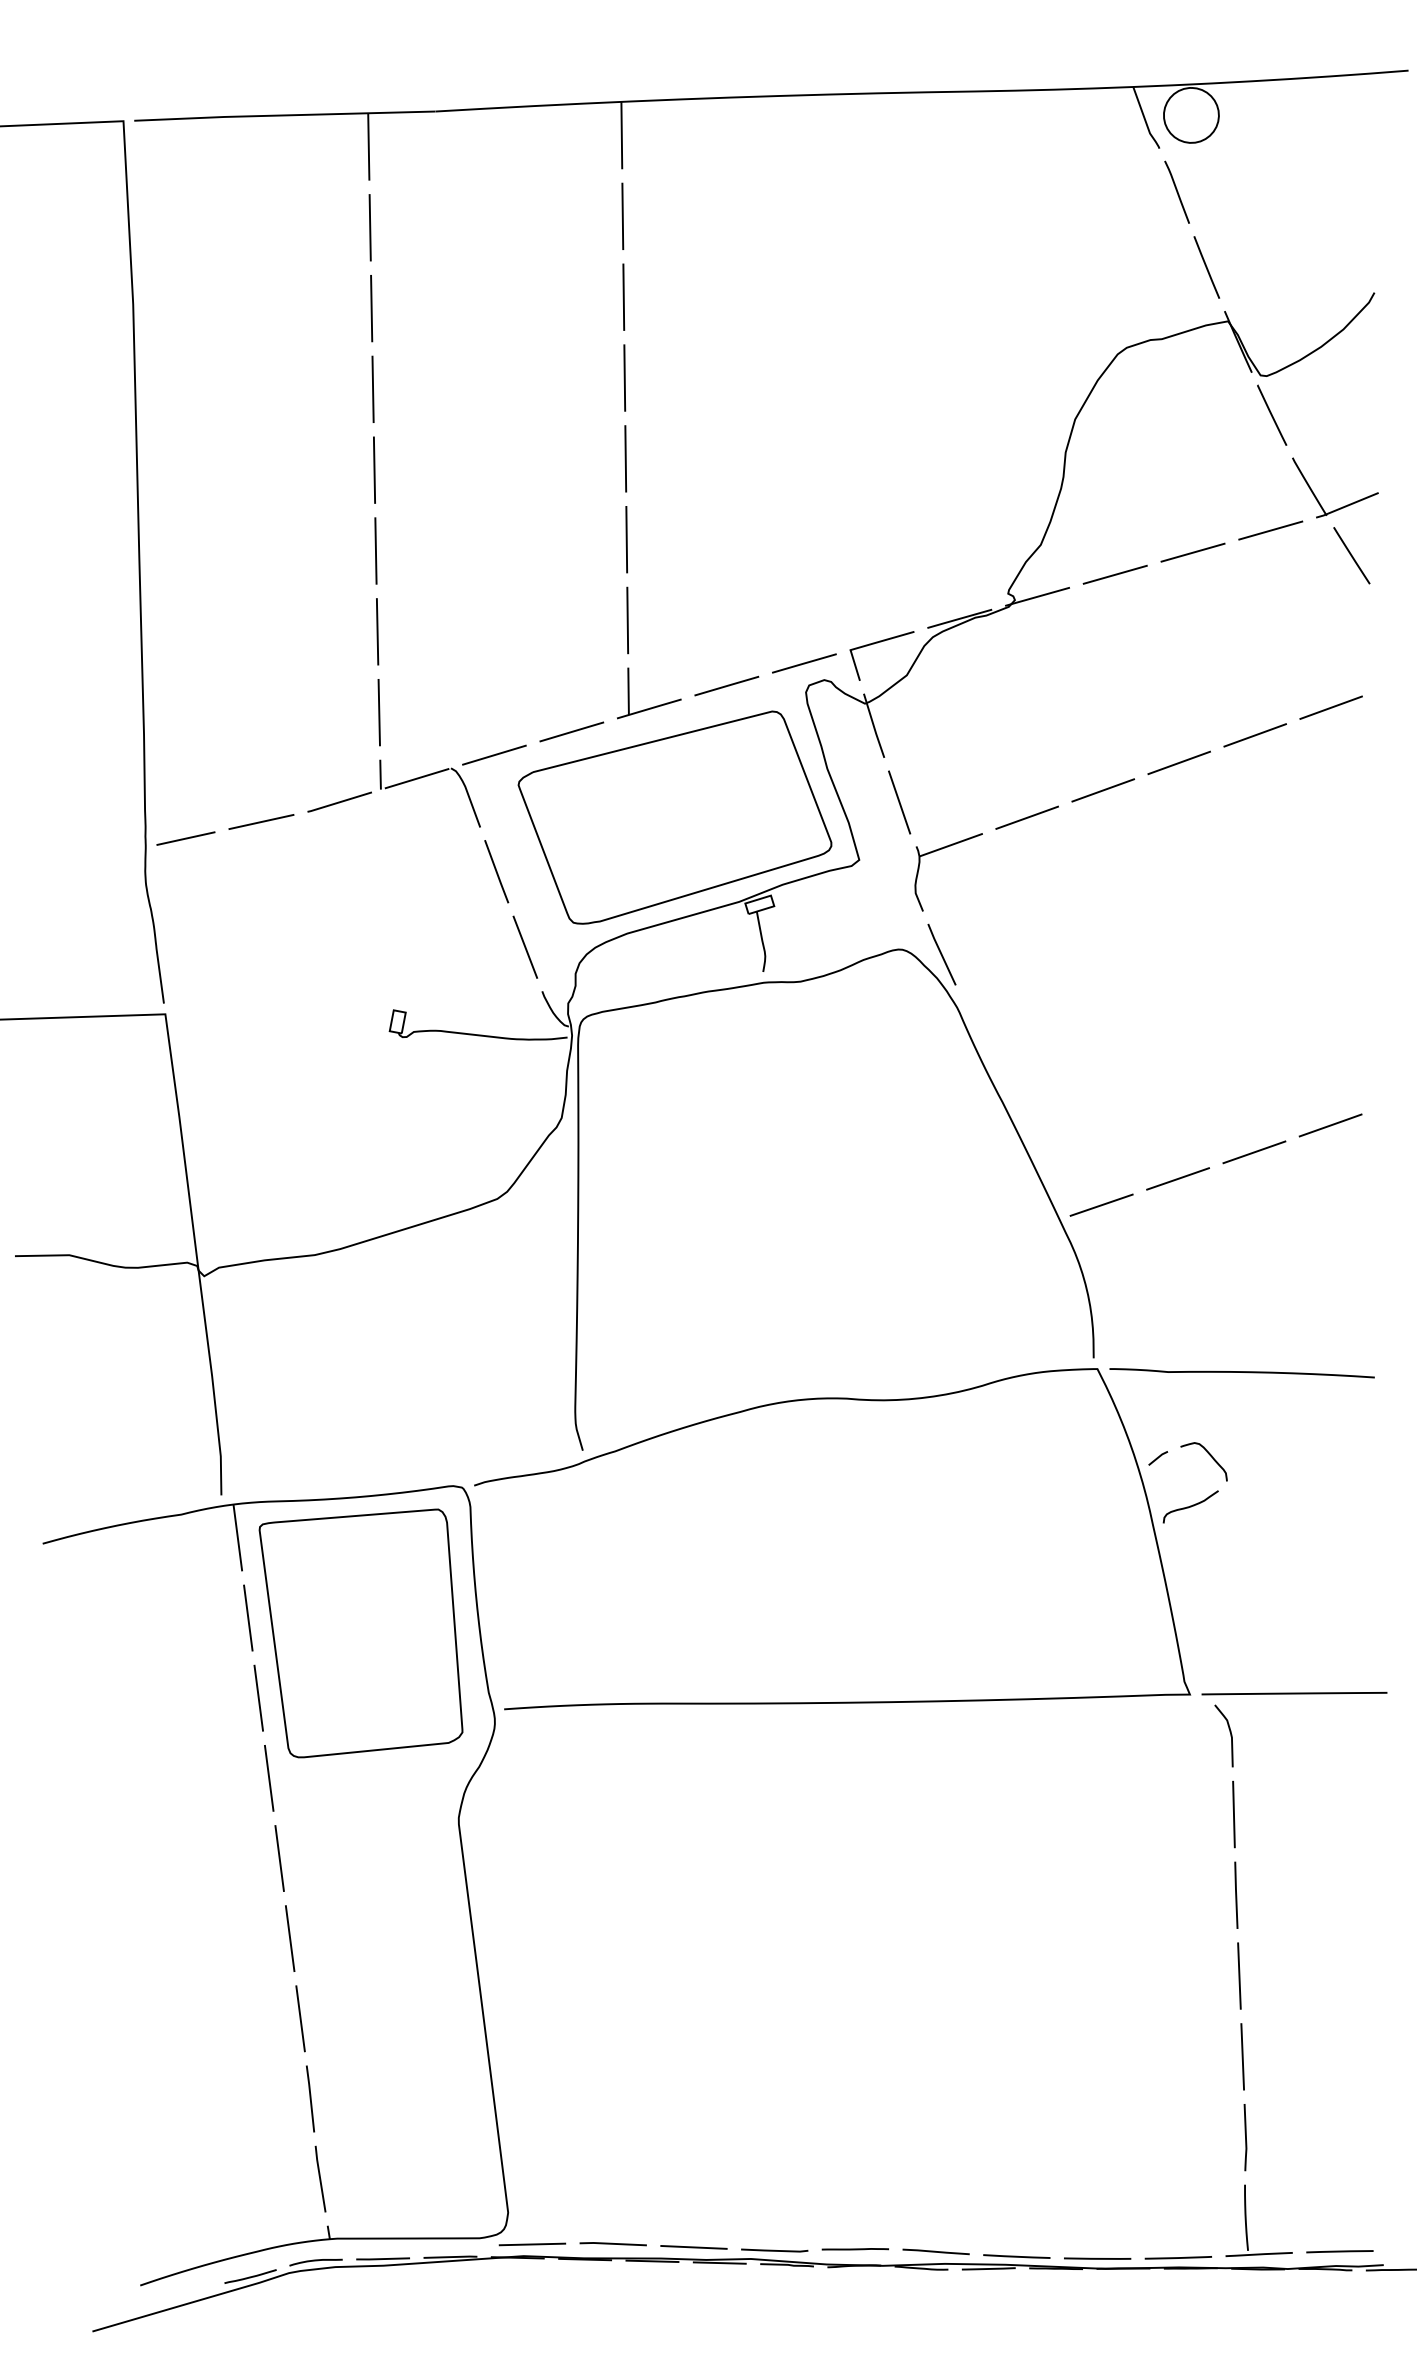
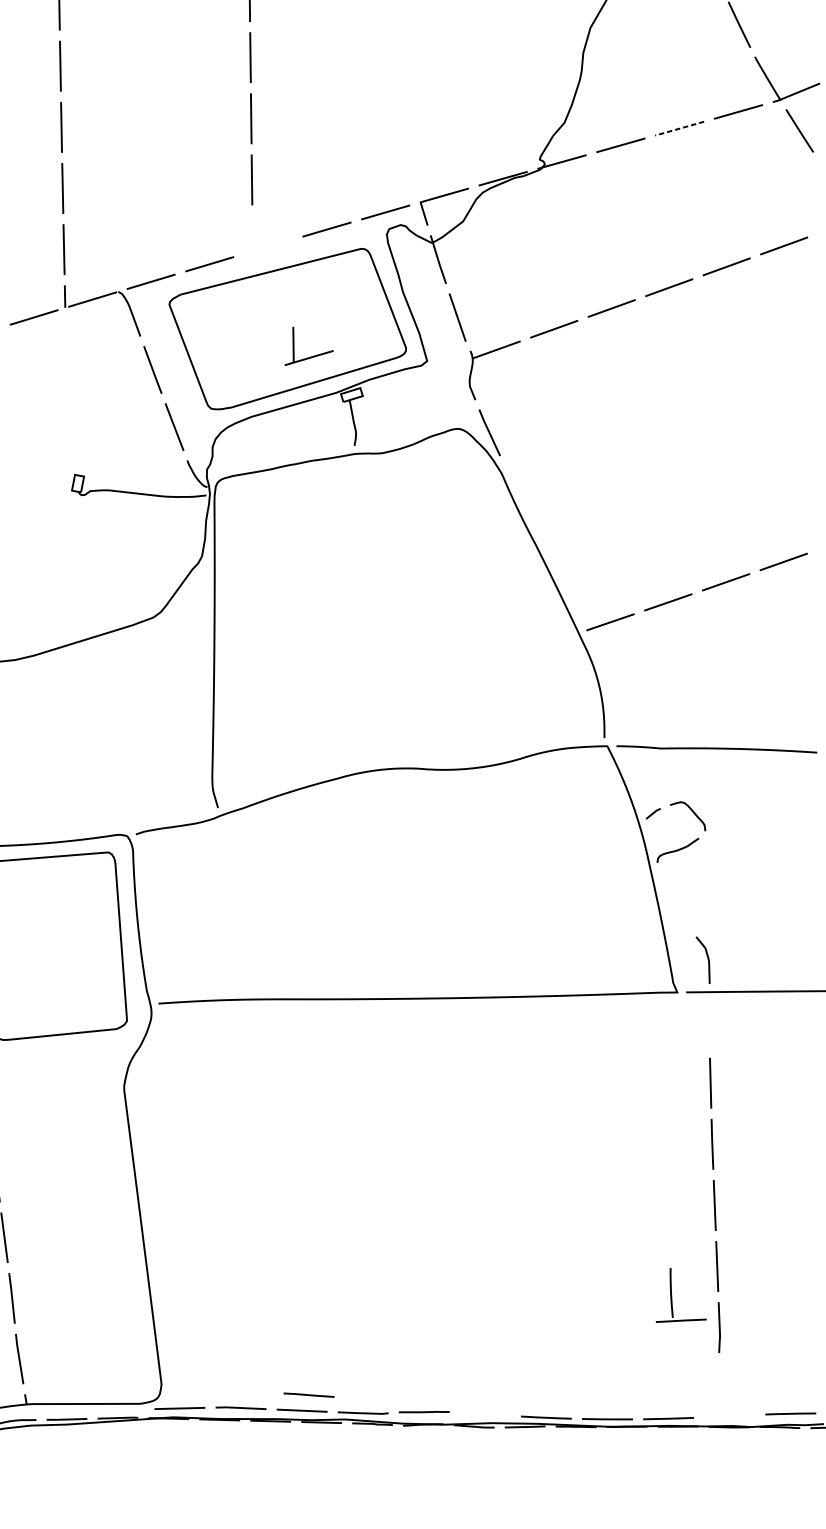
line: (1193, 552) -> (680, 128), solid -> dashed
part: (653, 706) -> (312, 356), moved
curve: (1229, 1732) -> (707, 957), moved
part: (1246, 2220) -> (671, 1295), moved
line: (935, 2251) -> (308, 1394), moved

